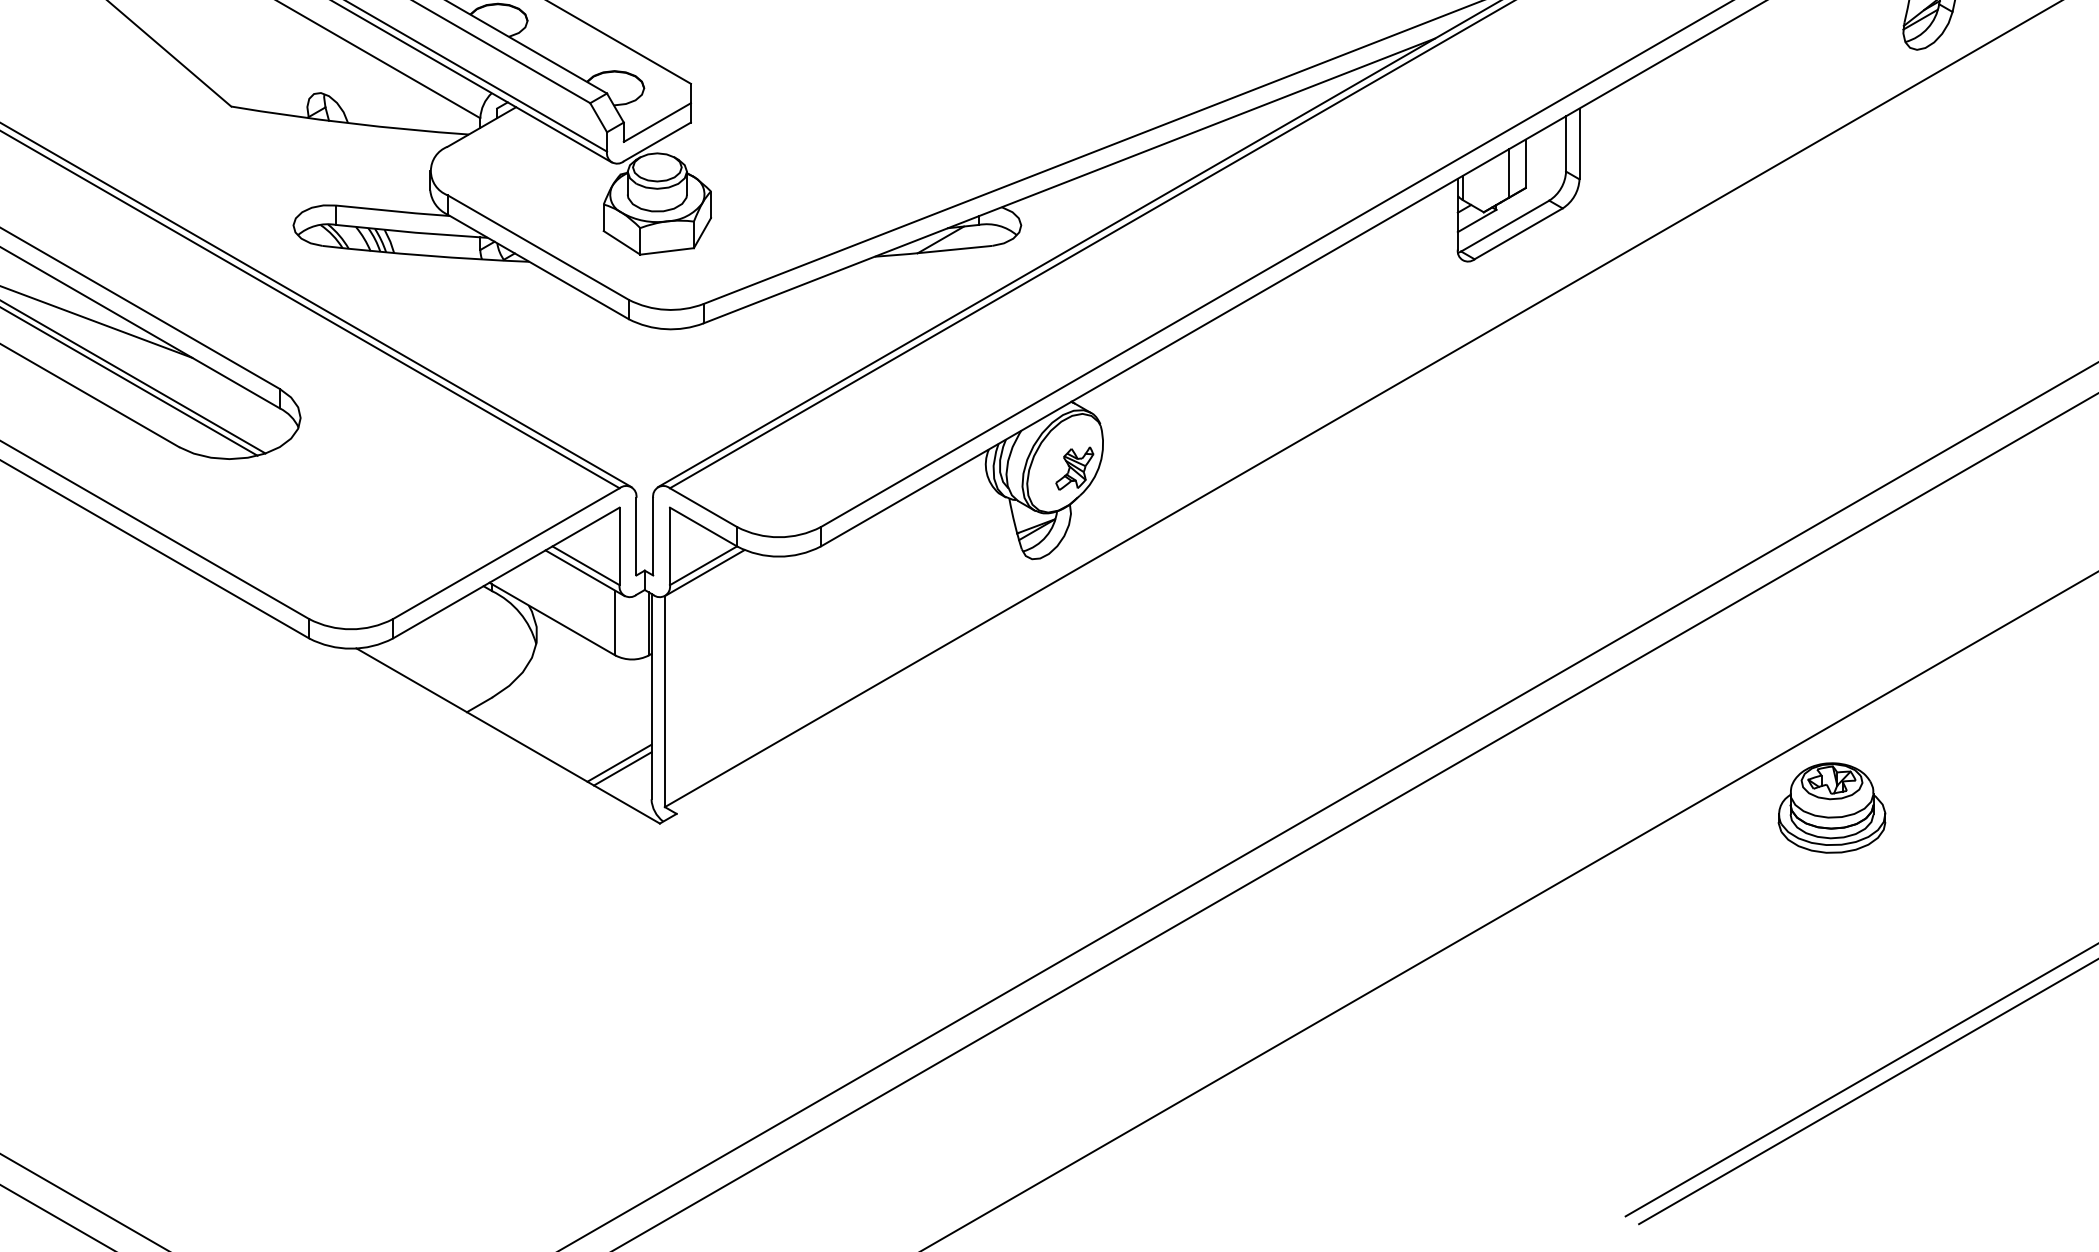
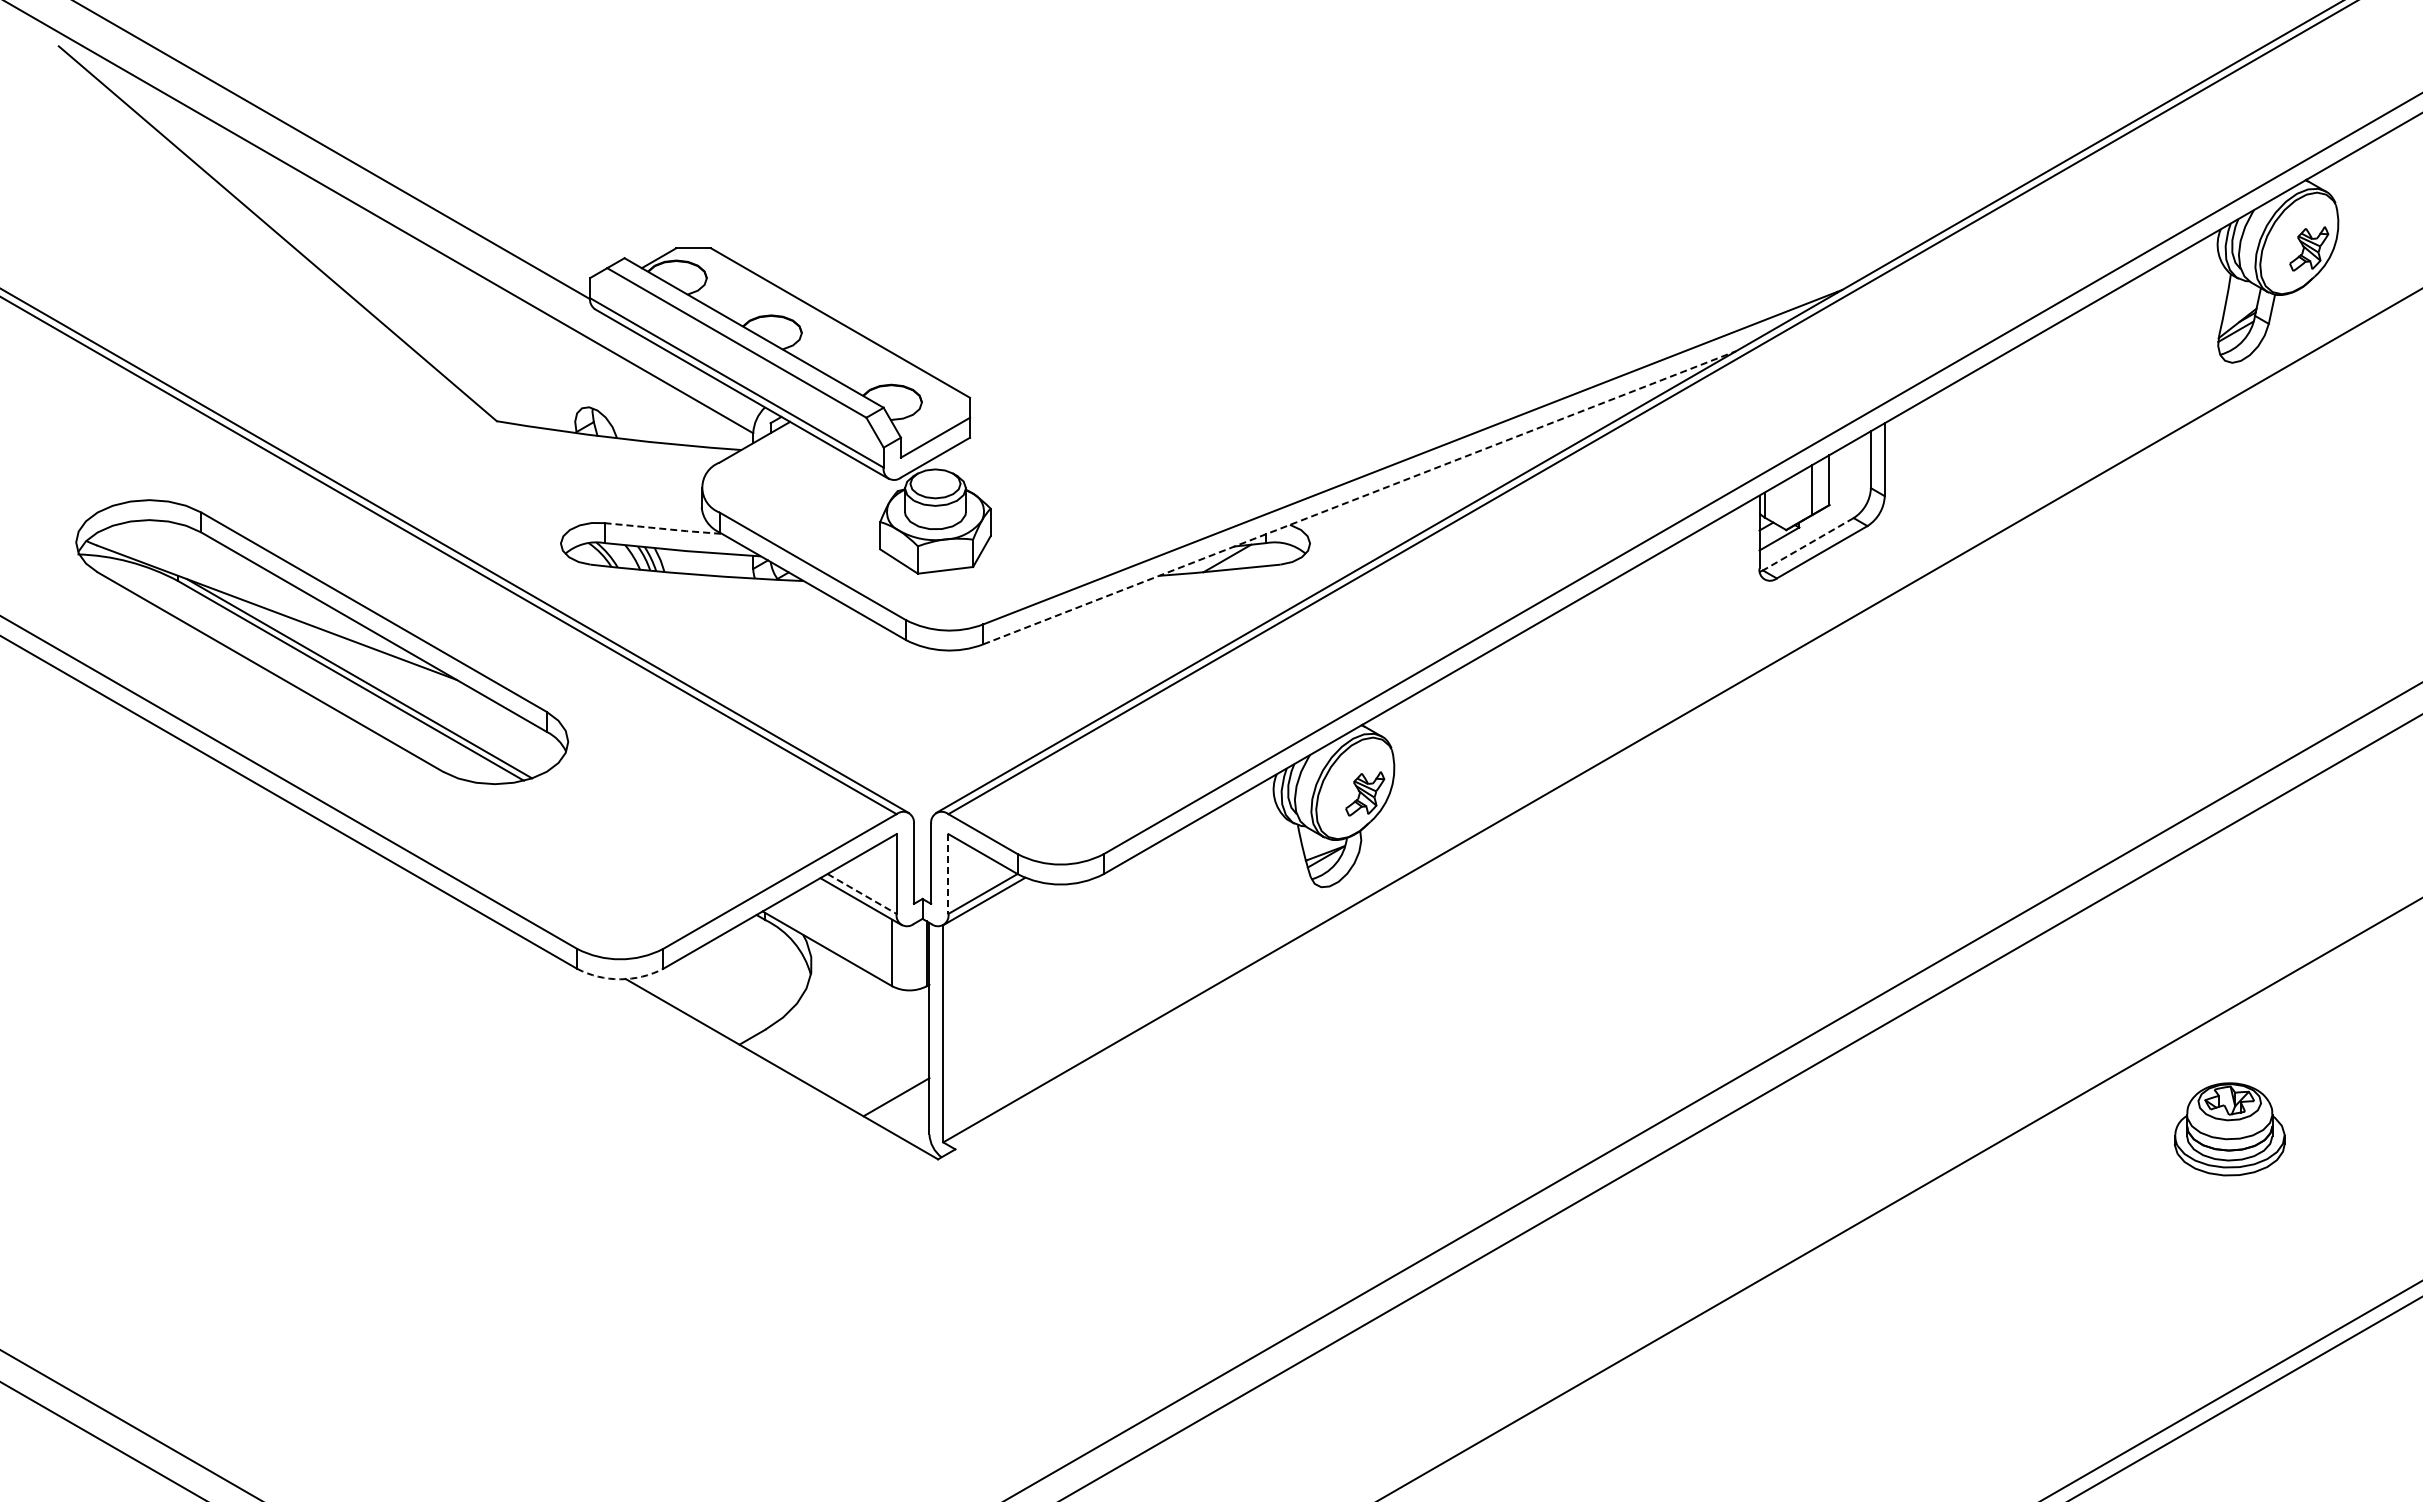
line: (1069, 180) -> (1359, 497), solid -> dashed
line: (393, 210) -> (663, 528), solid -> dashed
line: (1504, 226) -> (1807, 544), solid -> dashed
line: (670, 546) -> (948, 874), solid -> dashed
line: (586, 565) -> (862, 893), solid -> dashed
arc: (351, 648) -> (620, 979), solid -> dashed
line: (622, 769) -> (899, 1103), removed
part: (1831, 808) -> (2229, 1129), moved

